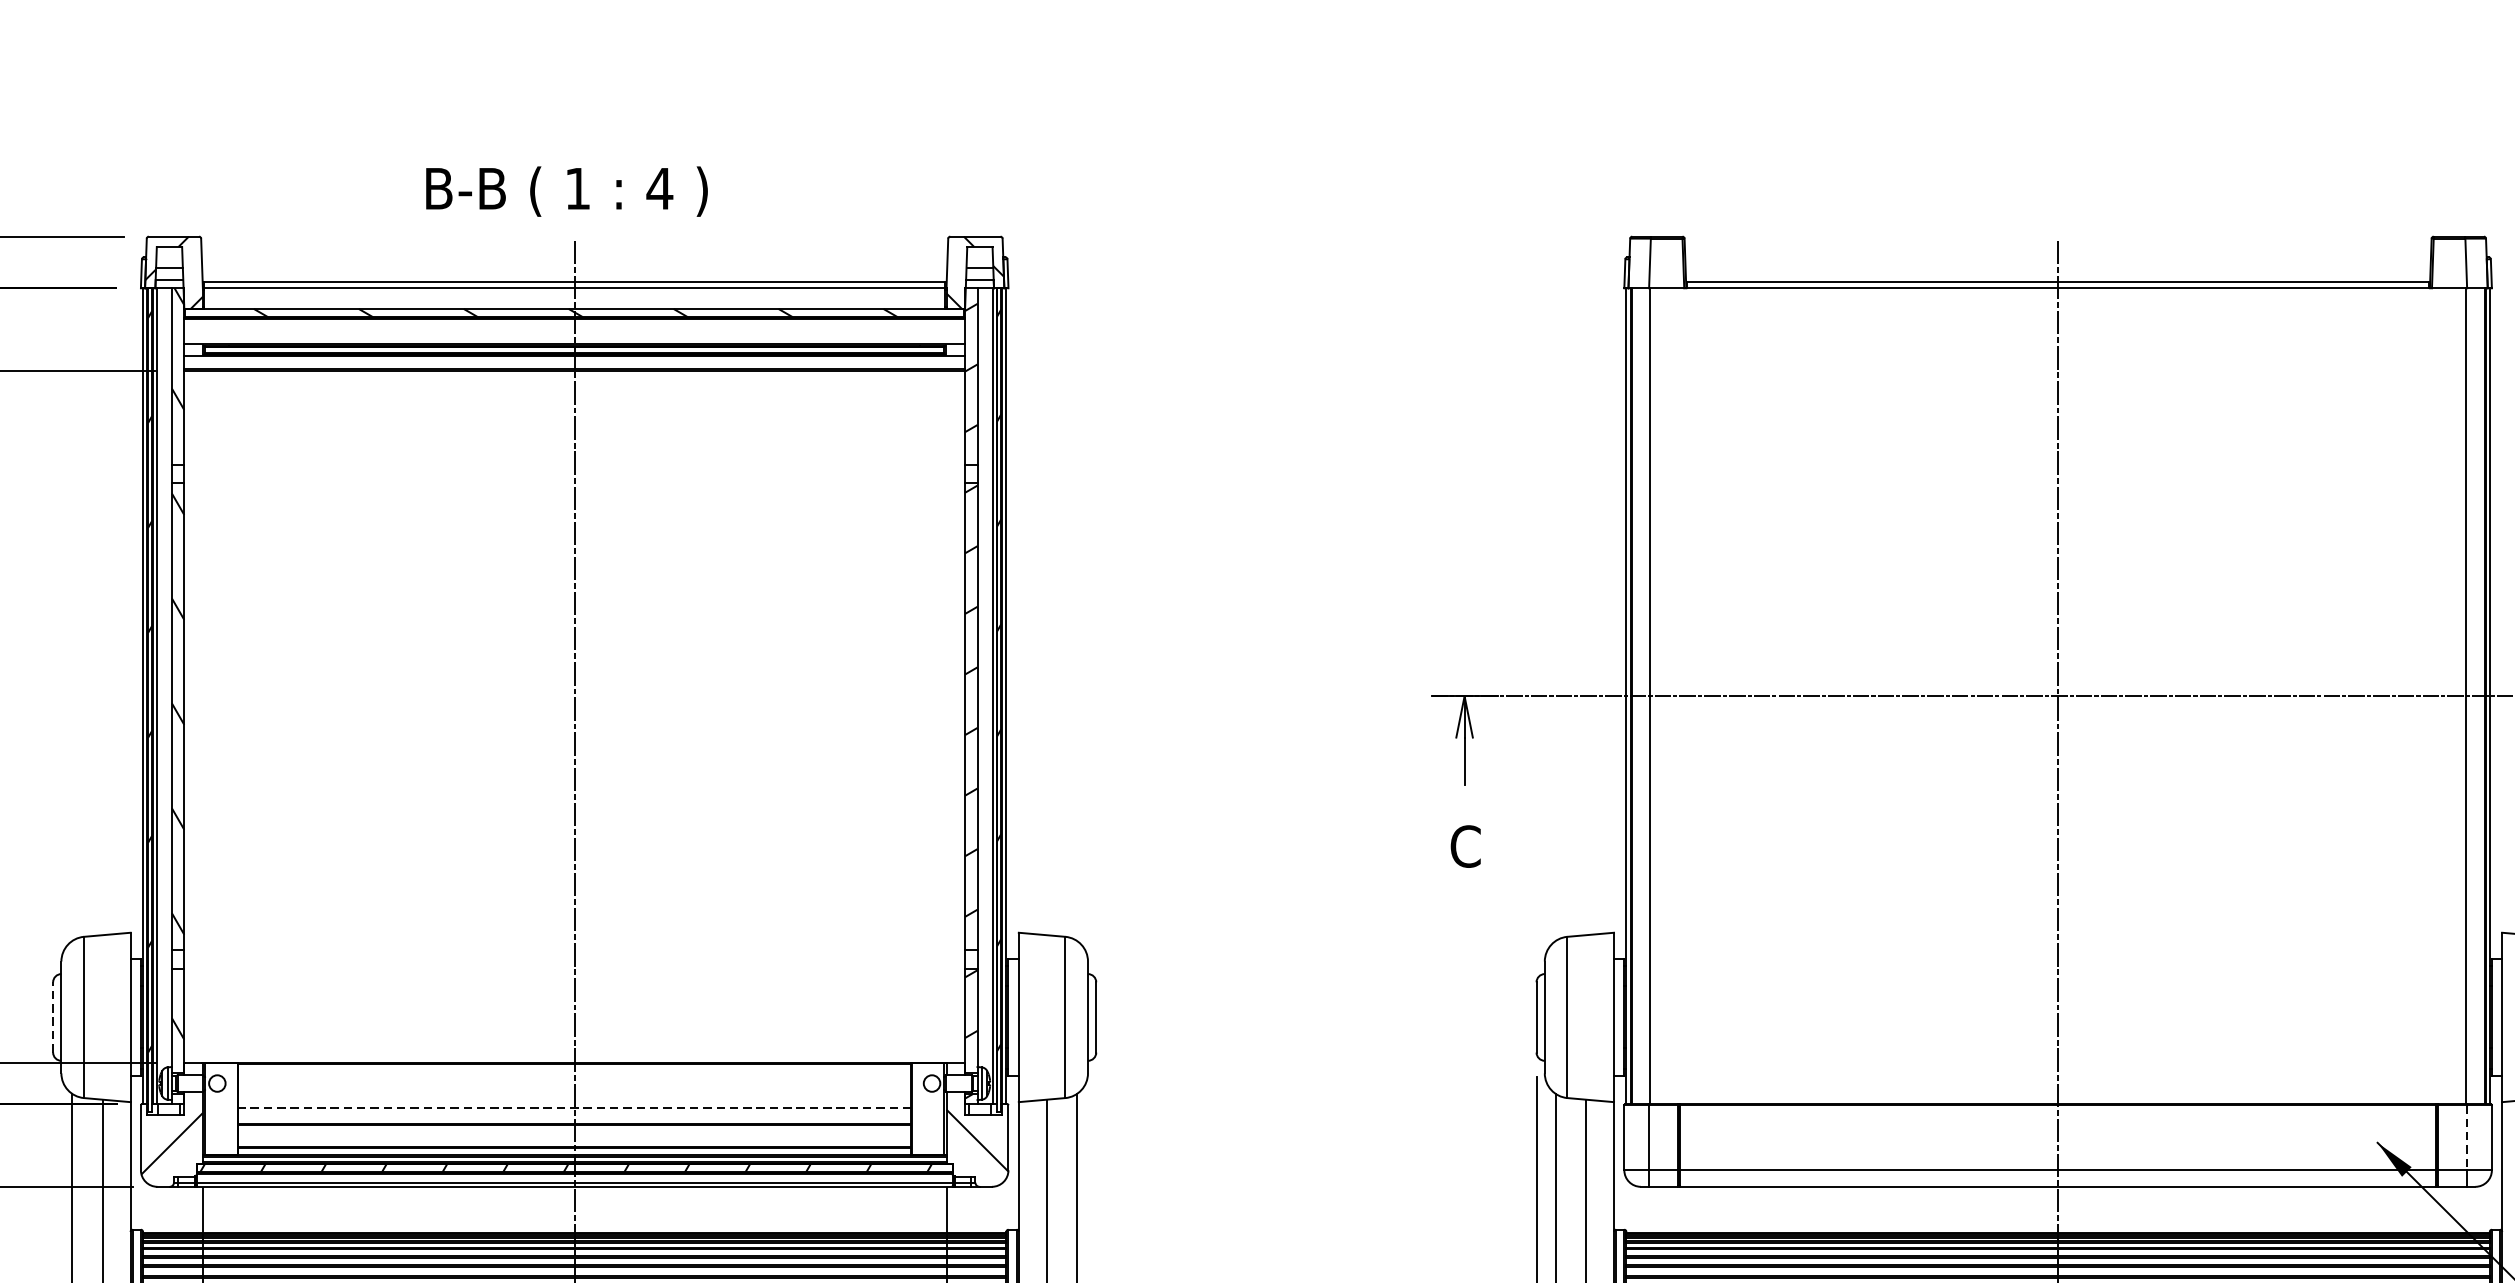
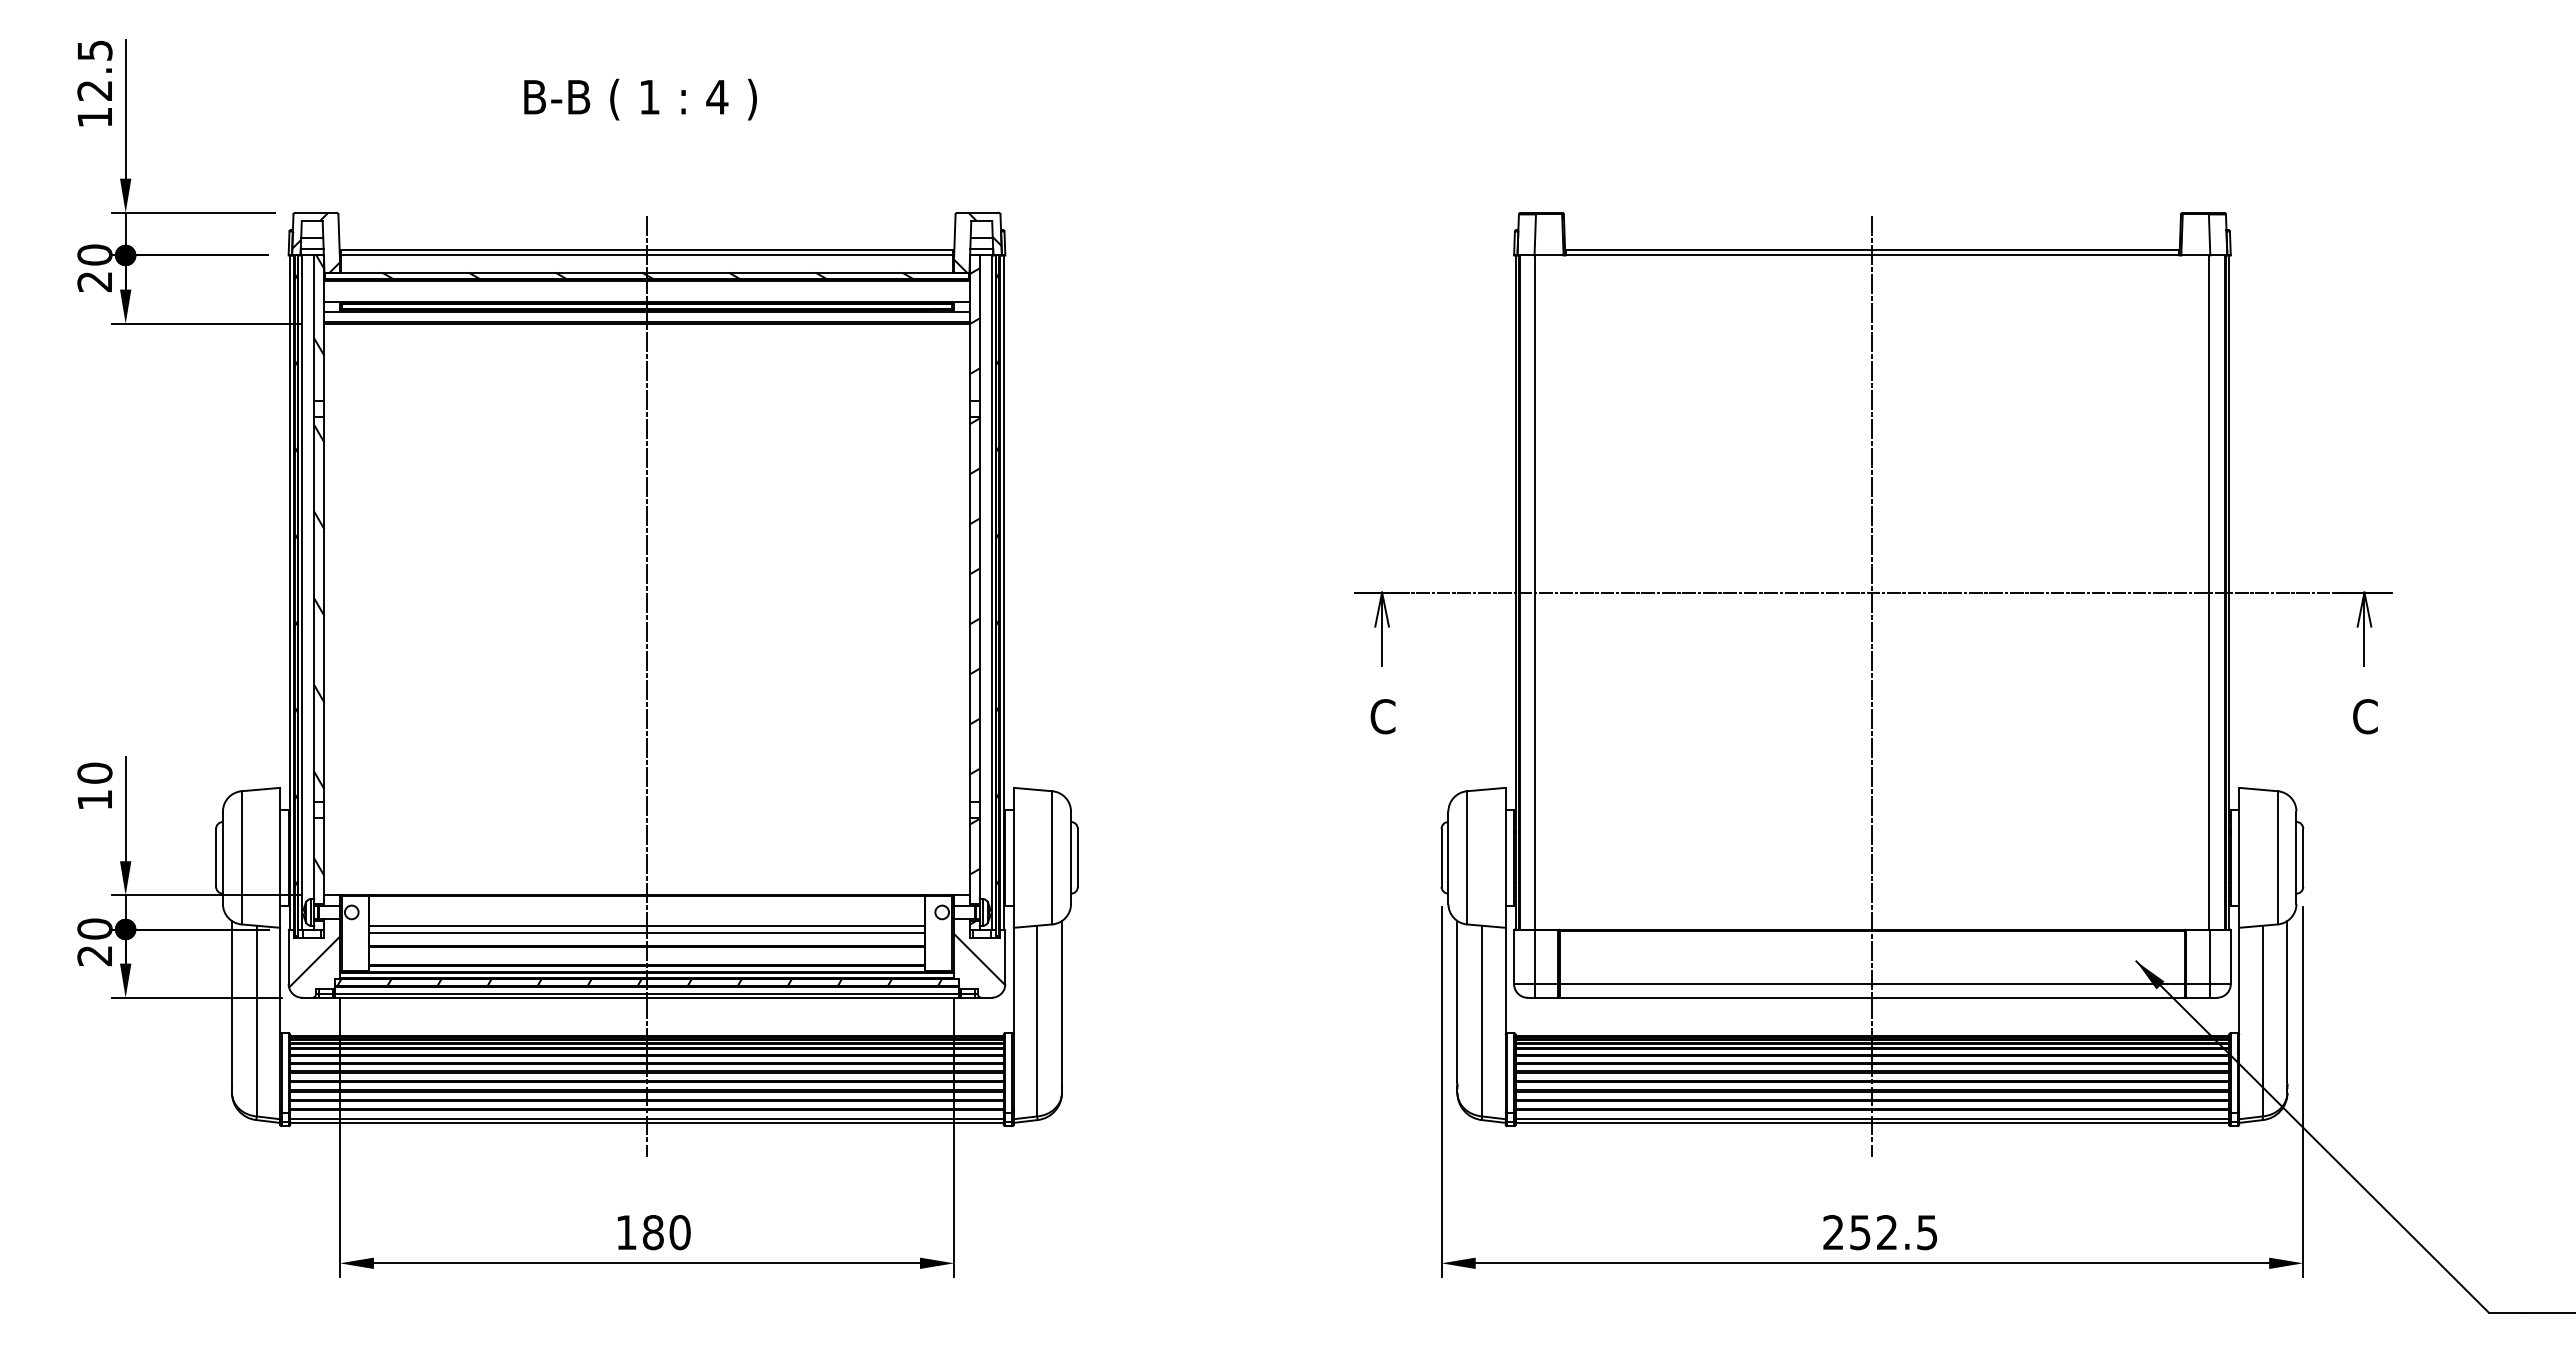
text: (566, 191) -> (640, 99), moved
line: (53, 1017) -> (216, 857), dashed -> solid
line: (574, 1100) -> (646, 926), added
line: (574, 1107) -> (646, 932), dashed -> solid
line: (2467, 1138) -> (2210, 957), dashed -> solid

